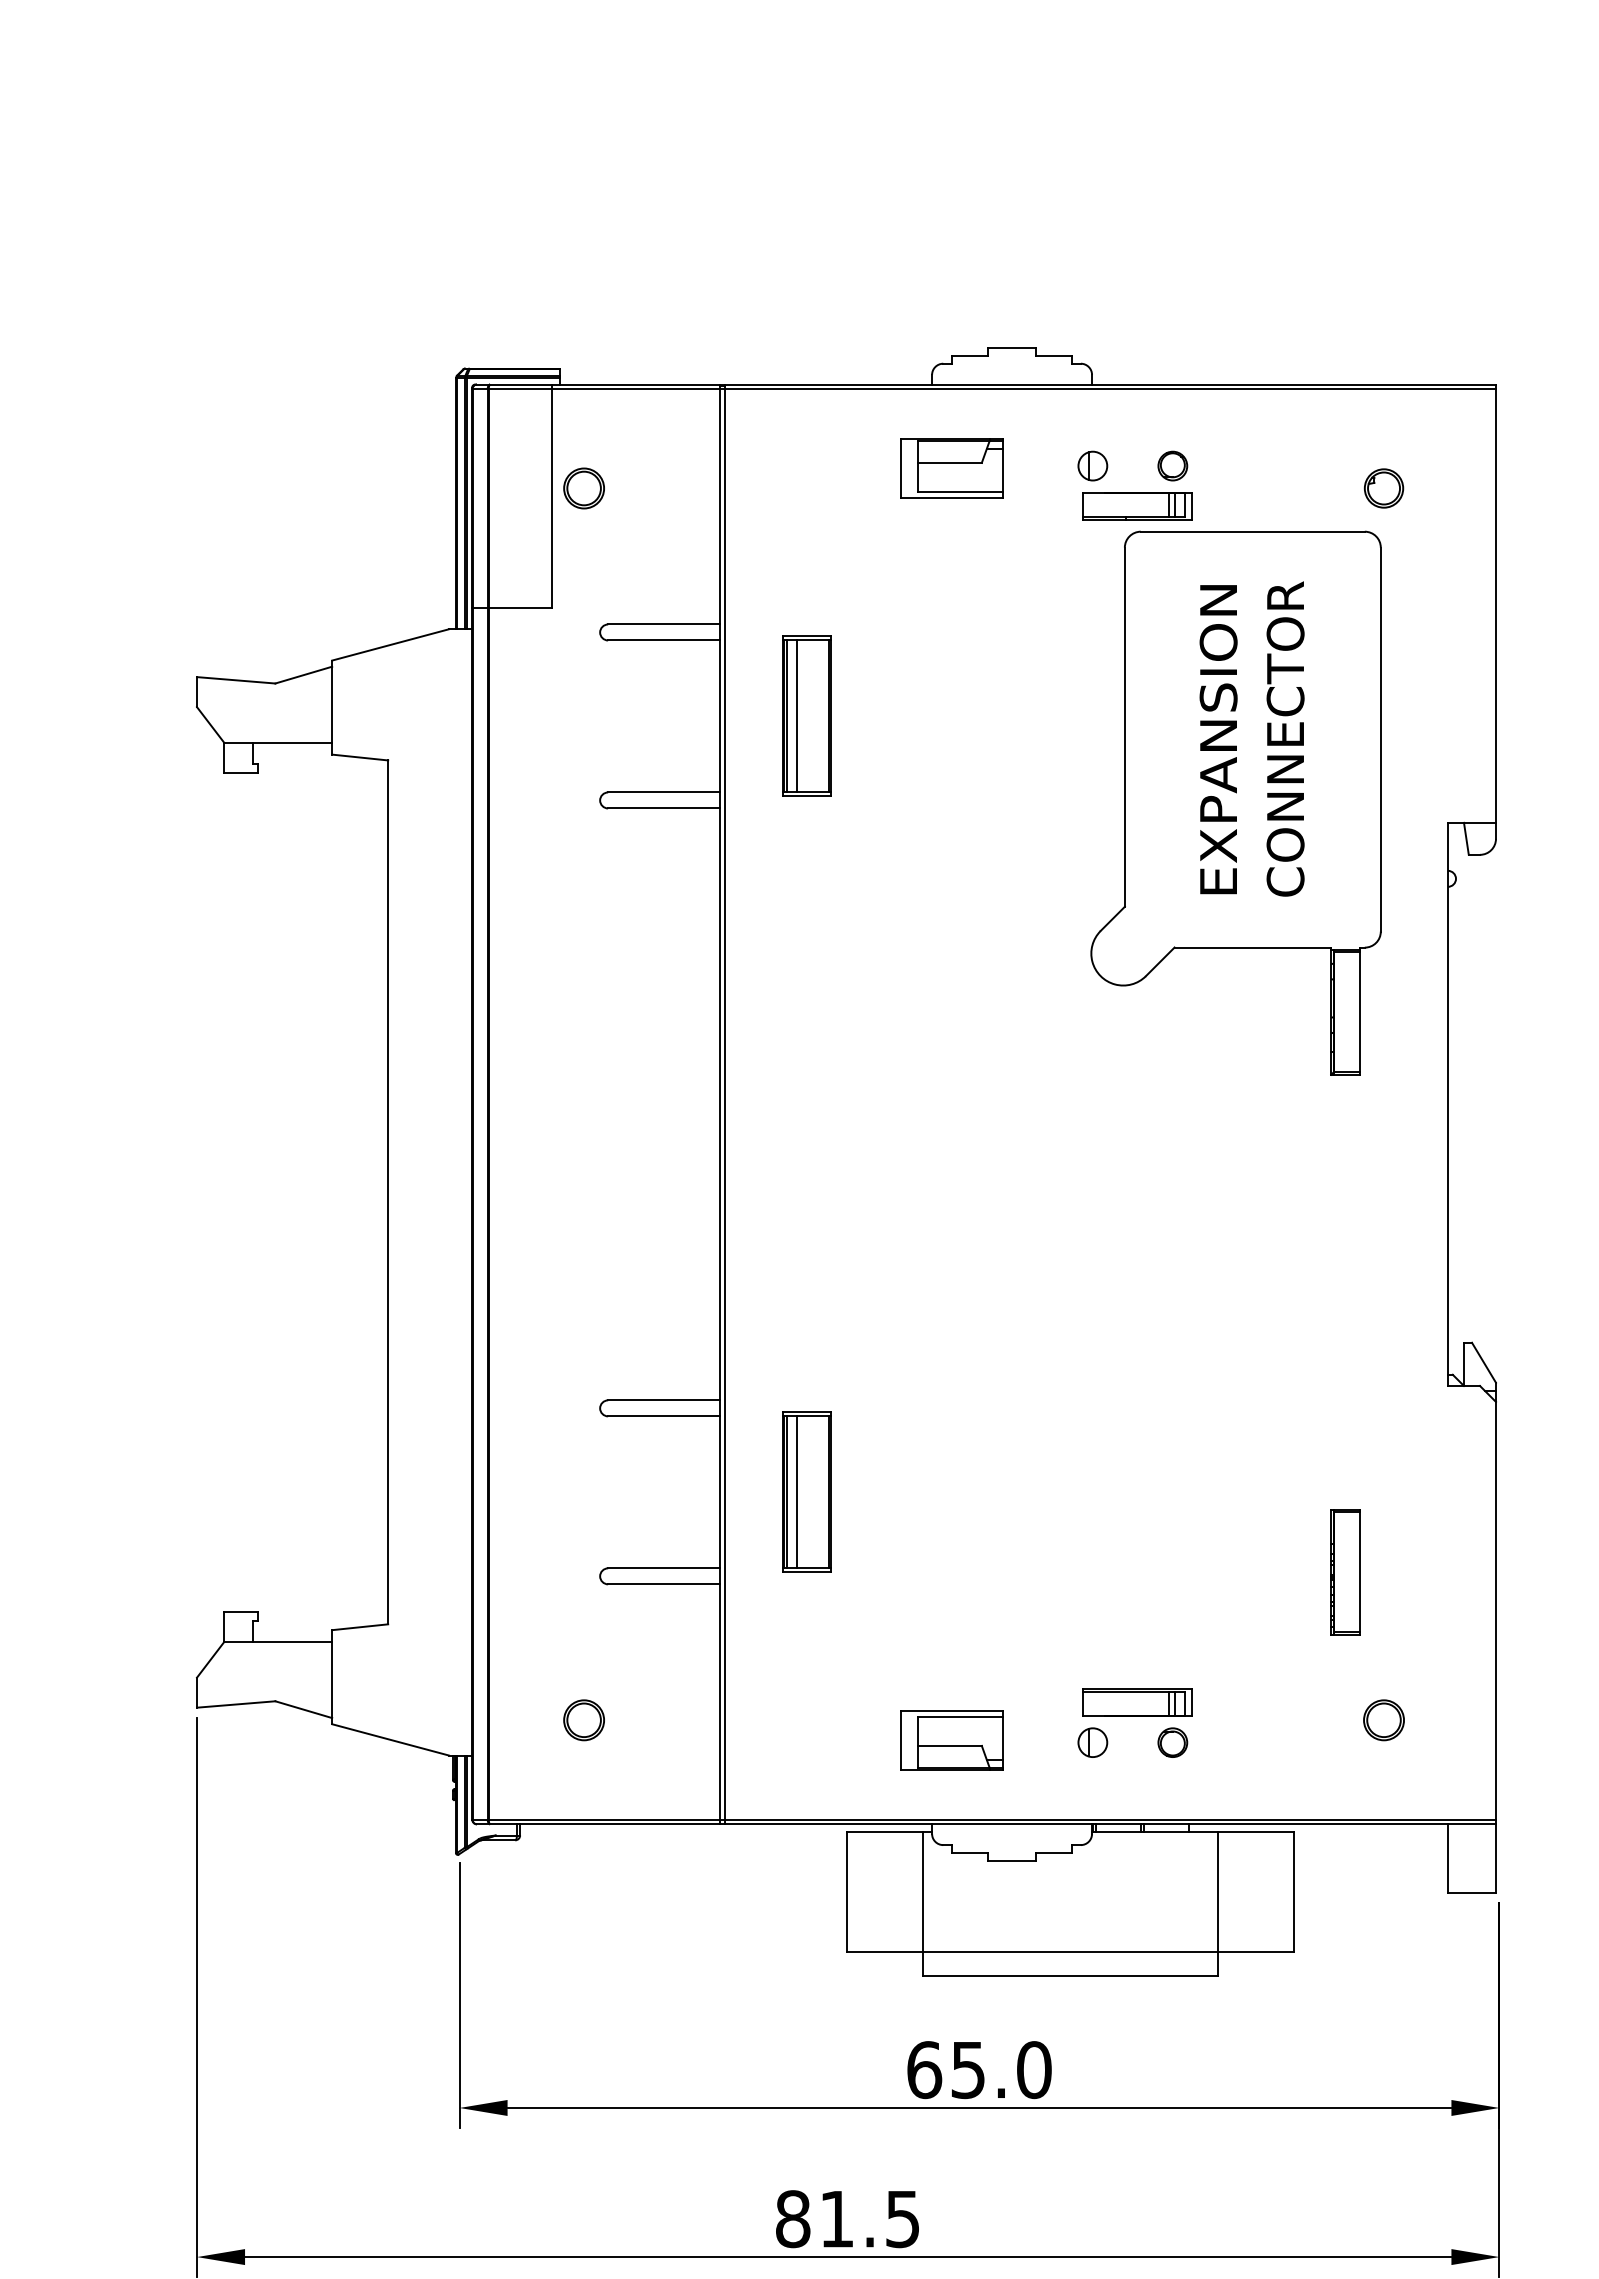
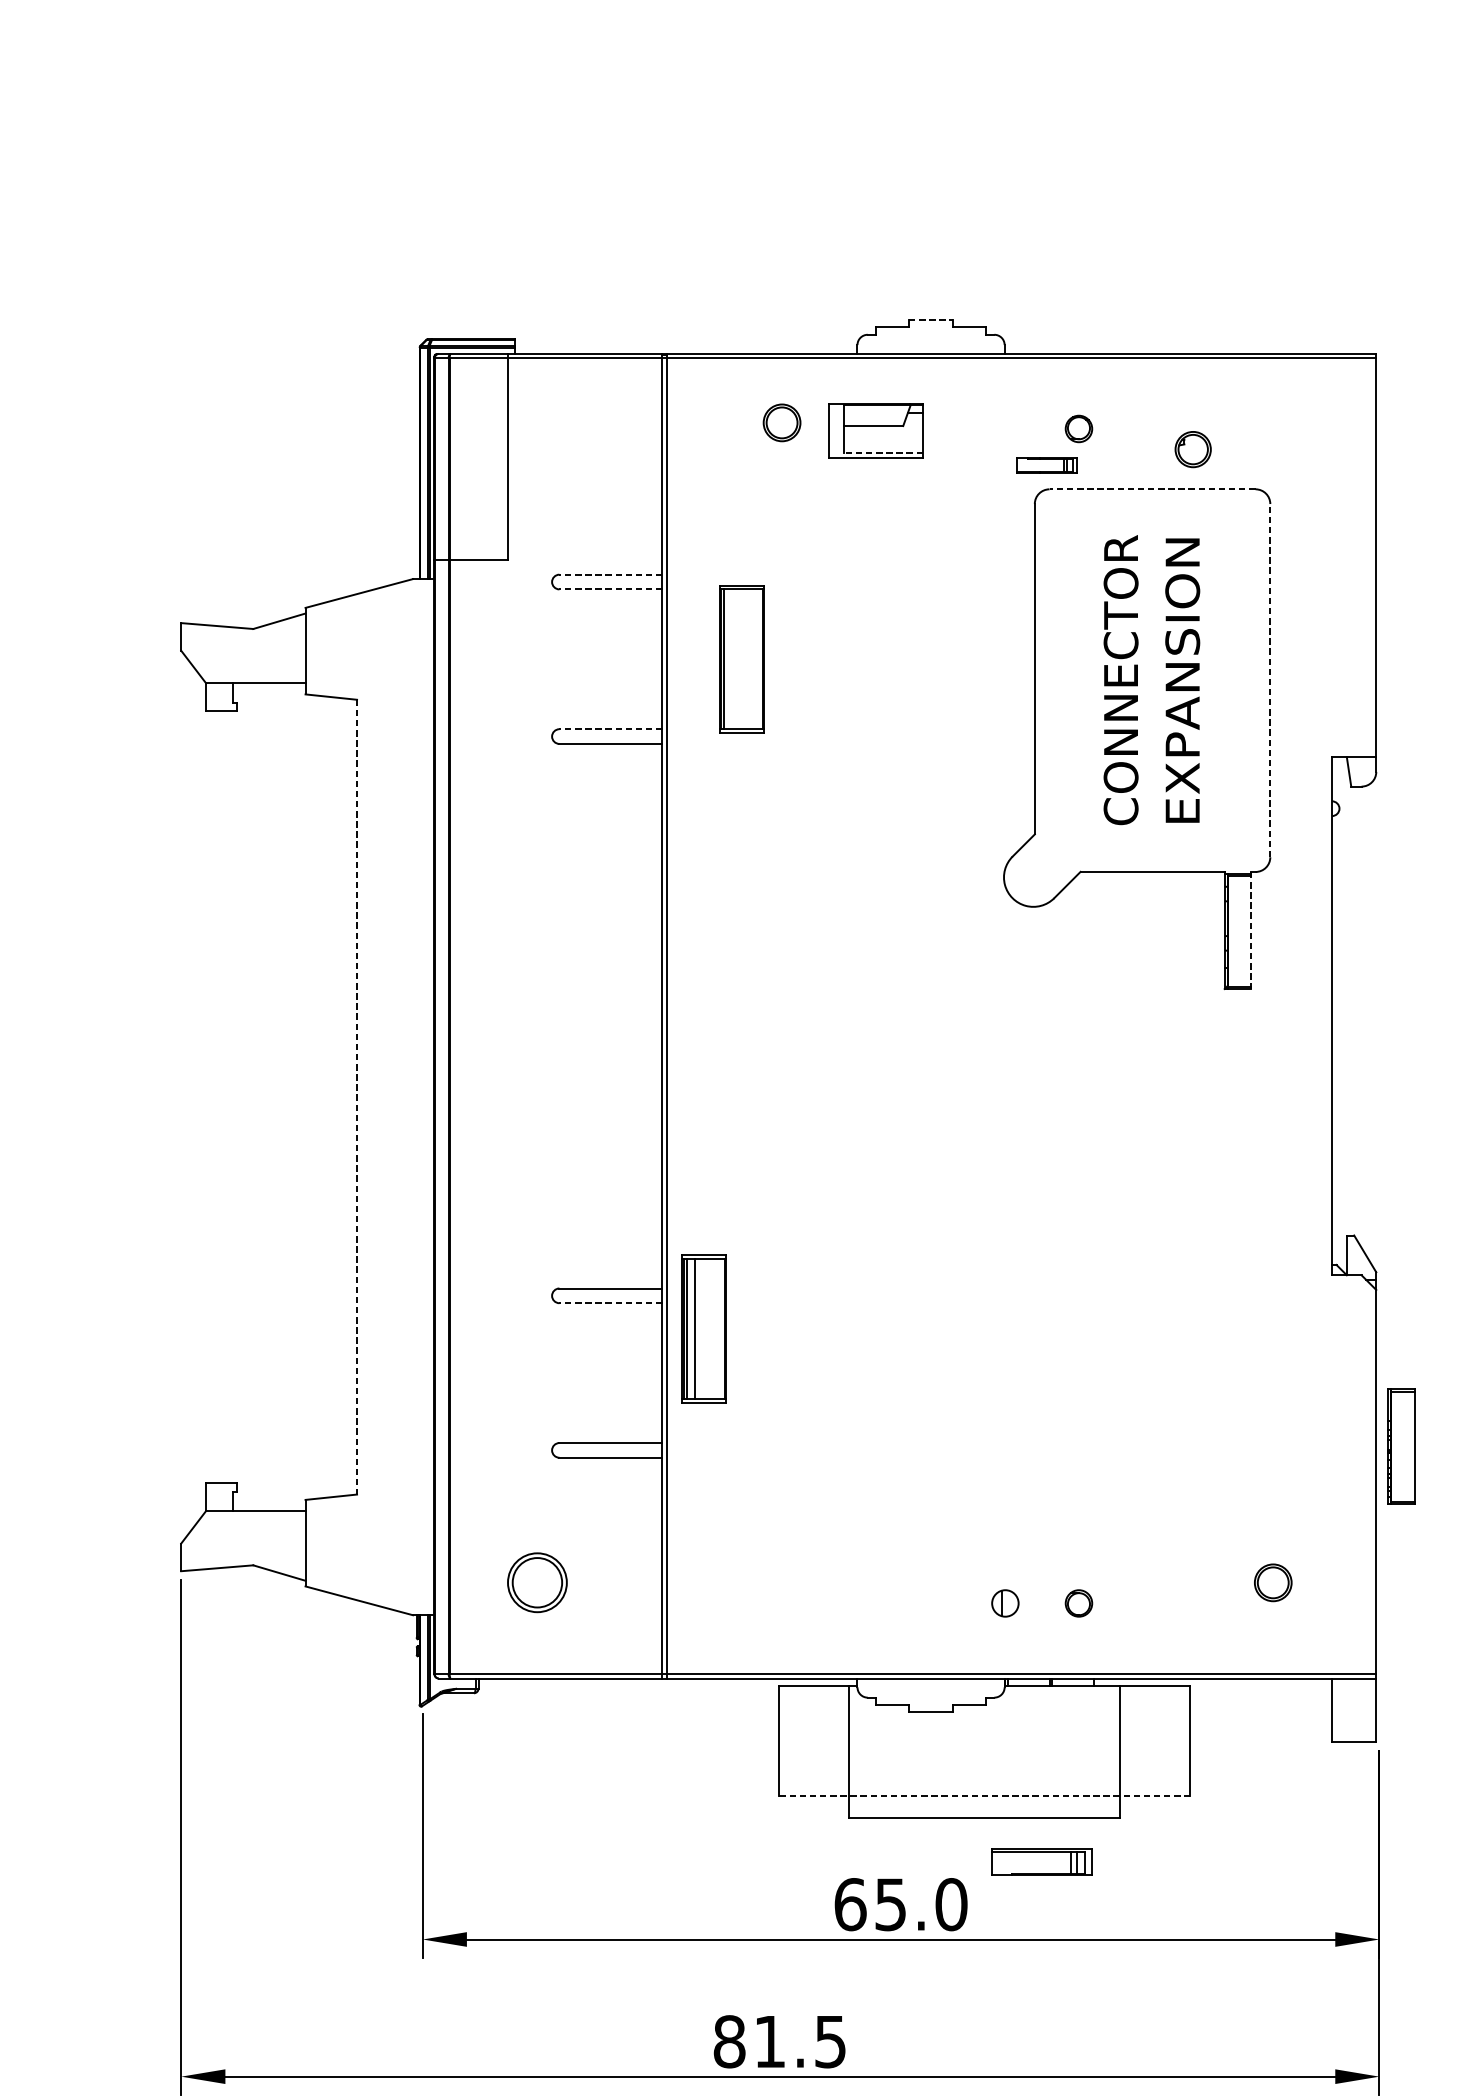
line: (1012, 347) -> (931, 319), solid -> dashed
part: (1092, 465) -> (1005, 428), removed
part: (583, 488) -> (781, 422), moved
part: (1383, 488) -> (1192, 449), moved
line: (960, 491) -> (883, 452), solid -> dashed
part: (1137, 506) -> (1046, 466), size x0.6
line: (1252, 531) -> (1152, 489), solid -> dashed
line: (664, 624) -> (611, 574), solid -> dashed
line: (664, 640) -> (611, 589), solid -> dashed
line: (796, 716) -> (732, 659), removed
text: (1218, 738) -> (1120, 679), EXPANSION -> CONNECTOR
text: (1285, 738) -> (1182, 679), CONNECTOR -> EXPANSION
line: (1380, 739) -> (1270, 680), solid -> dashed
line: (664, 792) -> (611, 729), solid -> dashed
line: (1360, 1011) -> (1251, 930), solid -> dashed
line: (388, 1192) -> (357, 1097), solid -> dashed
line: (664, 1416) -> (611, 1303), solid -> dashed
part: (806, 1491) -> (704, 1328), moved
part: (1345, 1572) -> (1401, 1446), moved
part: (1137, 1702) -> (1041, 1861), moved
part: (583, 1720) -> (536, 1583), size x1.6
part: (951, 1740) -> (875, 1601), removed
line: (1070, 1952) -> (984, 1796), solid -> dashed

